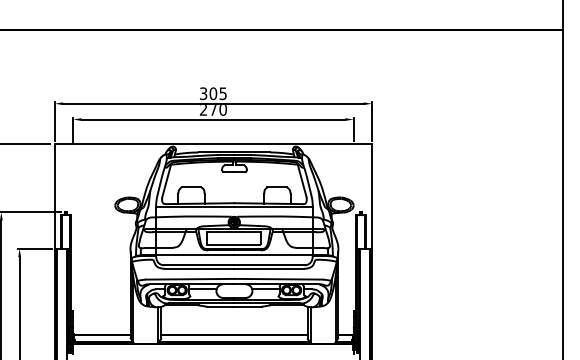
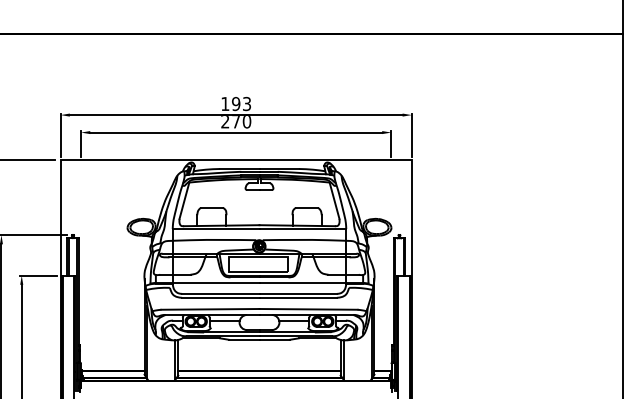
text: (213, 93) -> (236, 103), 305 -> 193

